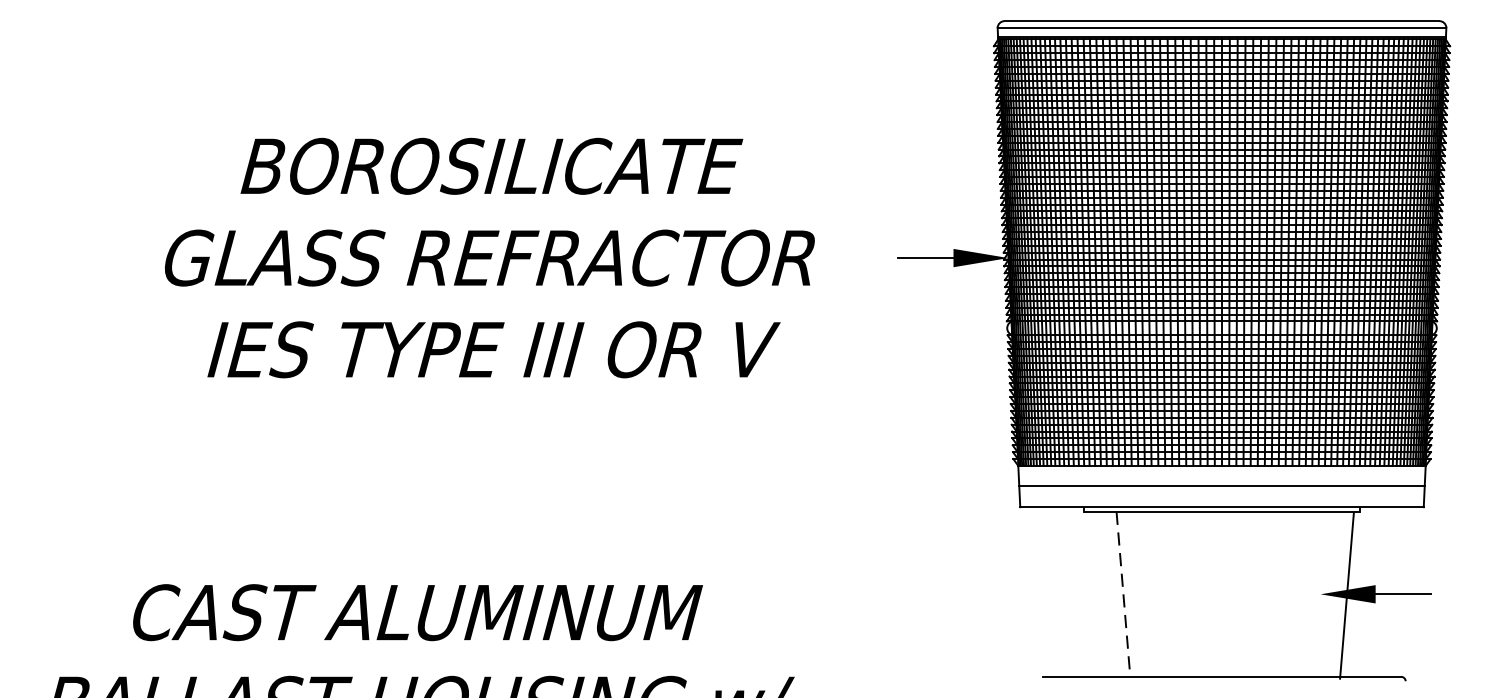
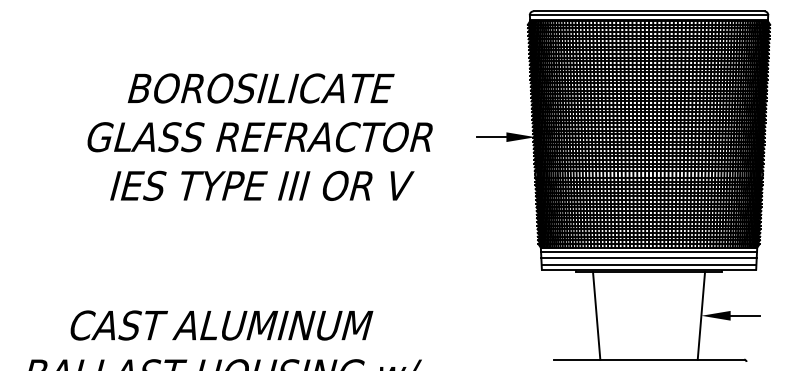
line: (1222, 475) -> (649, 252), added
line: (1220, 497) -> (648, 264), added
line: (1123, 593) -> (596, 315), dashed -> solid
line: (1347, 595) -> (701, 315), moved

